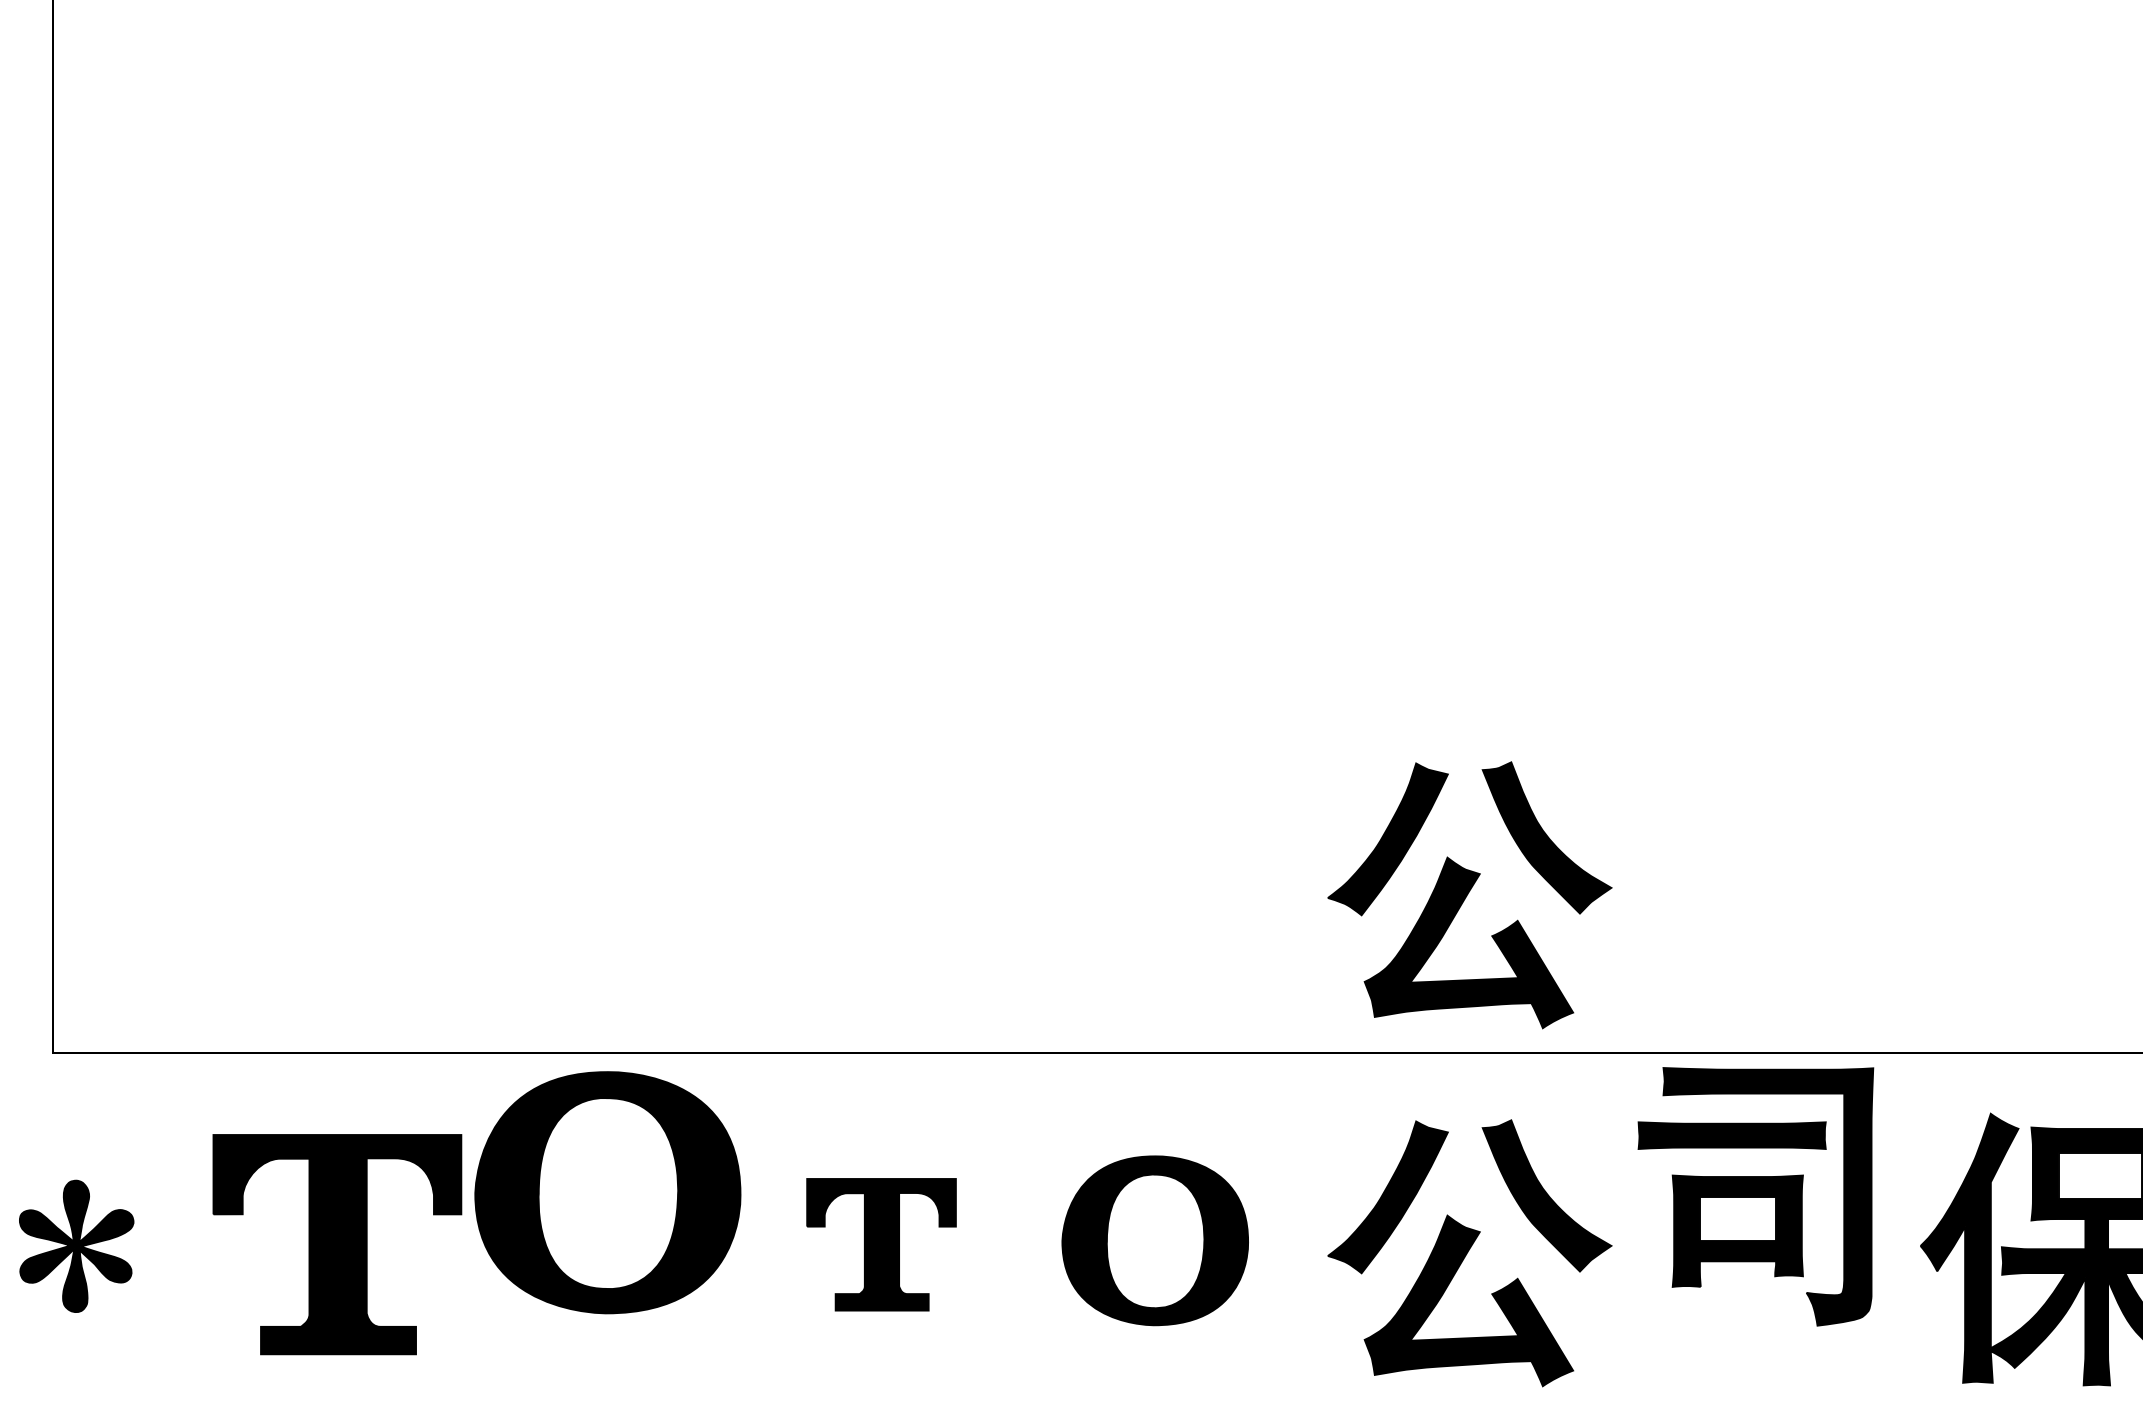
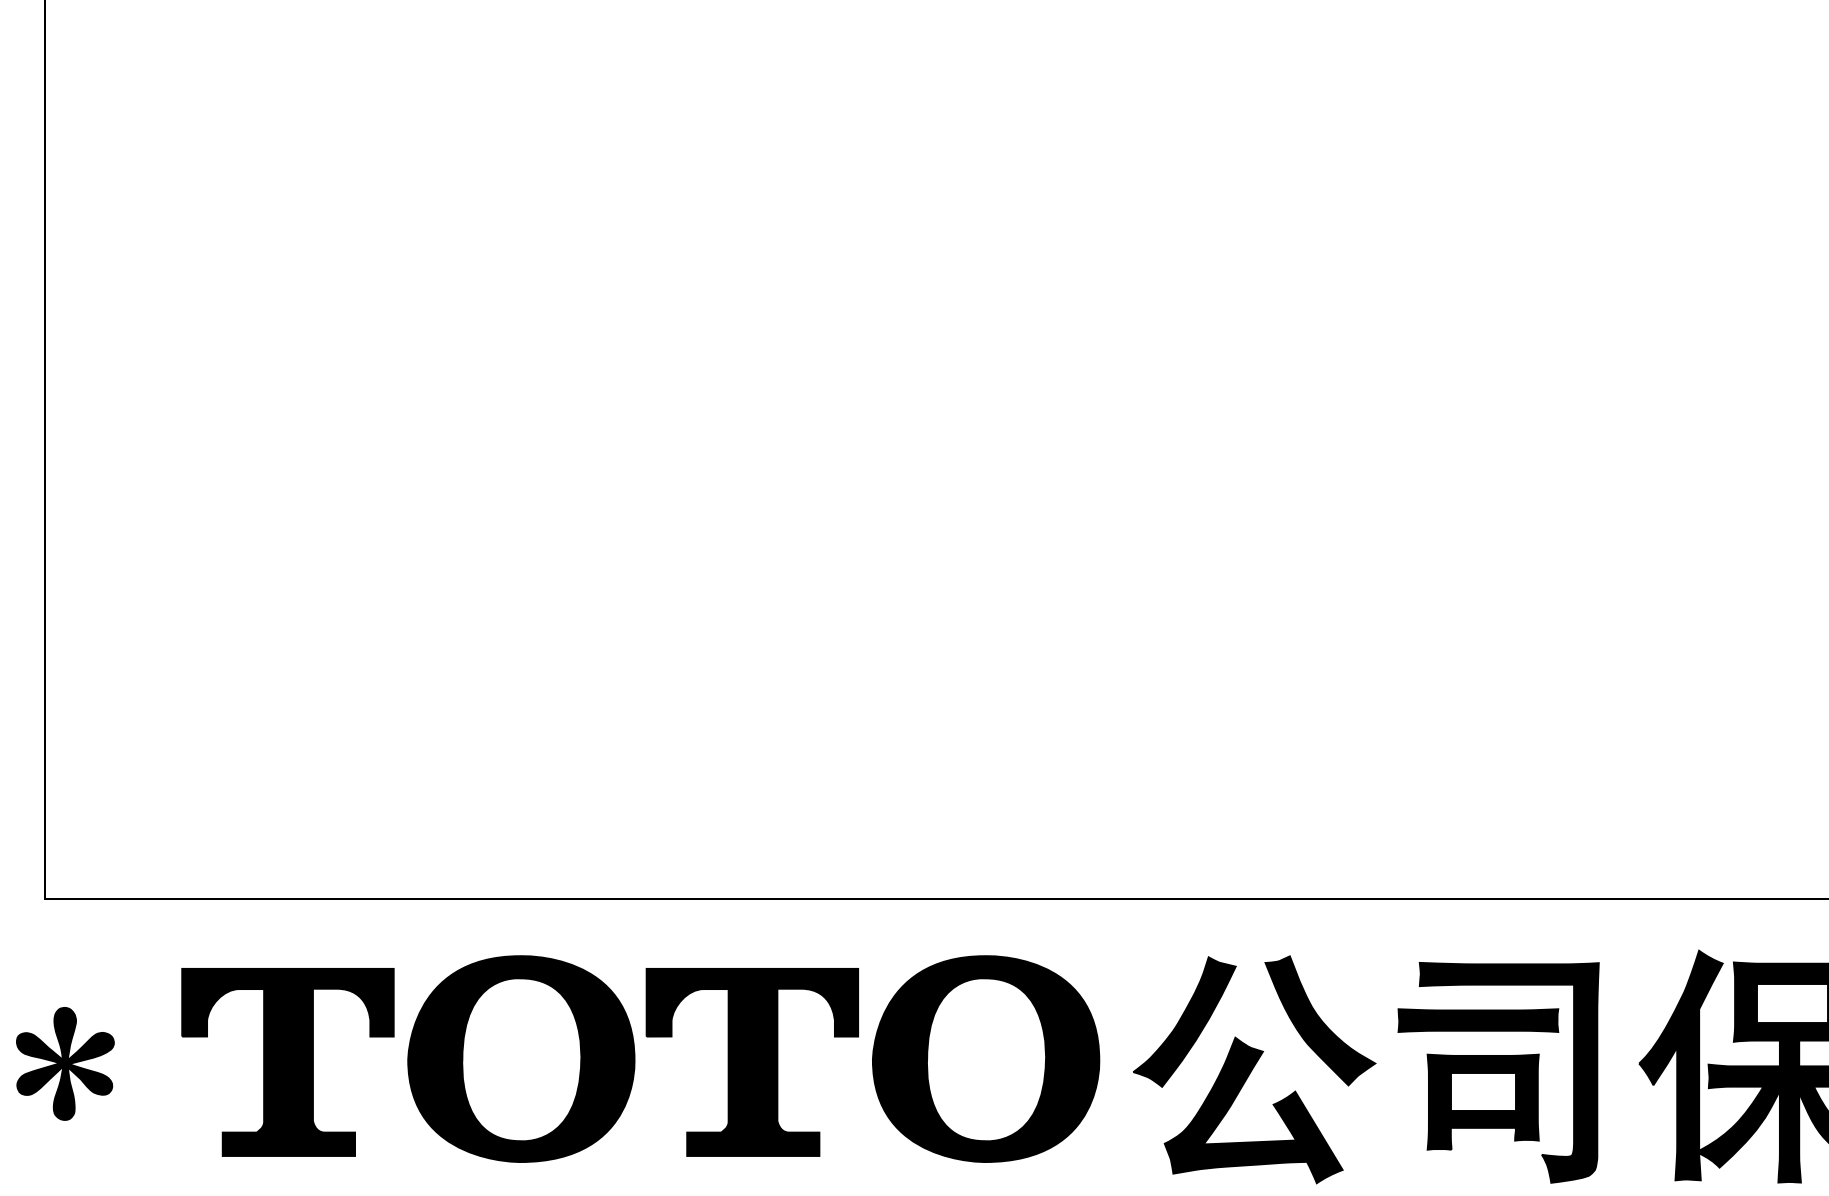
part: (1469, 895) -> (1254, 764), removed
part: (607, 1192) -> (521, 1058), moved
part: (1755, 1196) -> (1498, 1072), moved
part: (1154, 1240) -> (985, 1058), size x1.43
part: (881, 1244) -> (752, 1062), size x1.67

